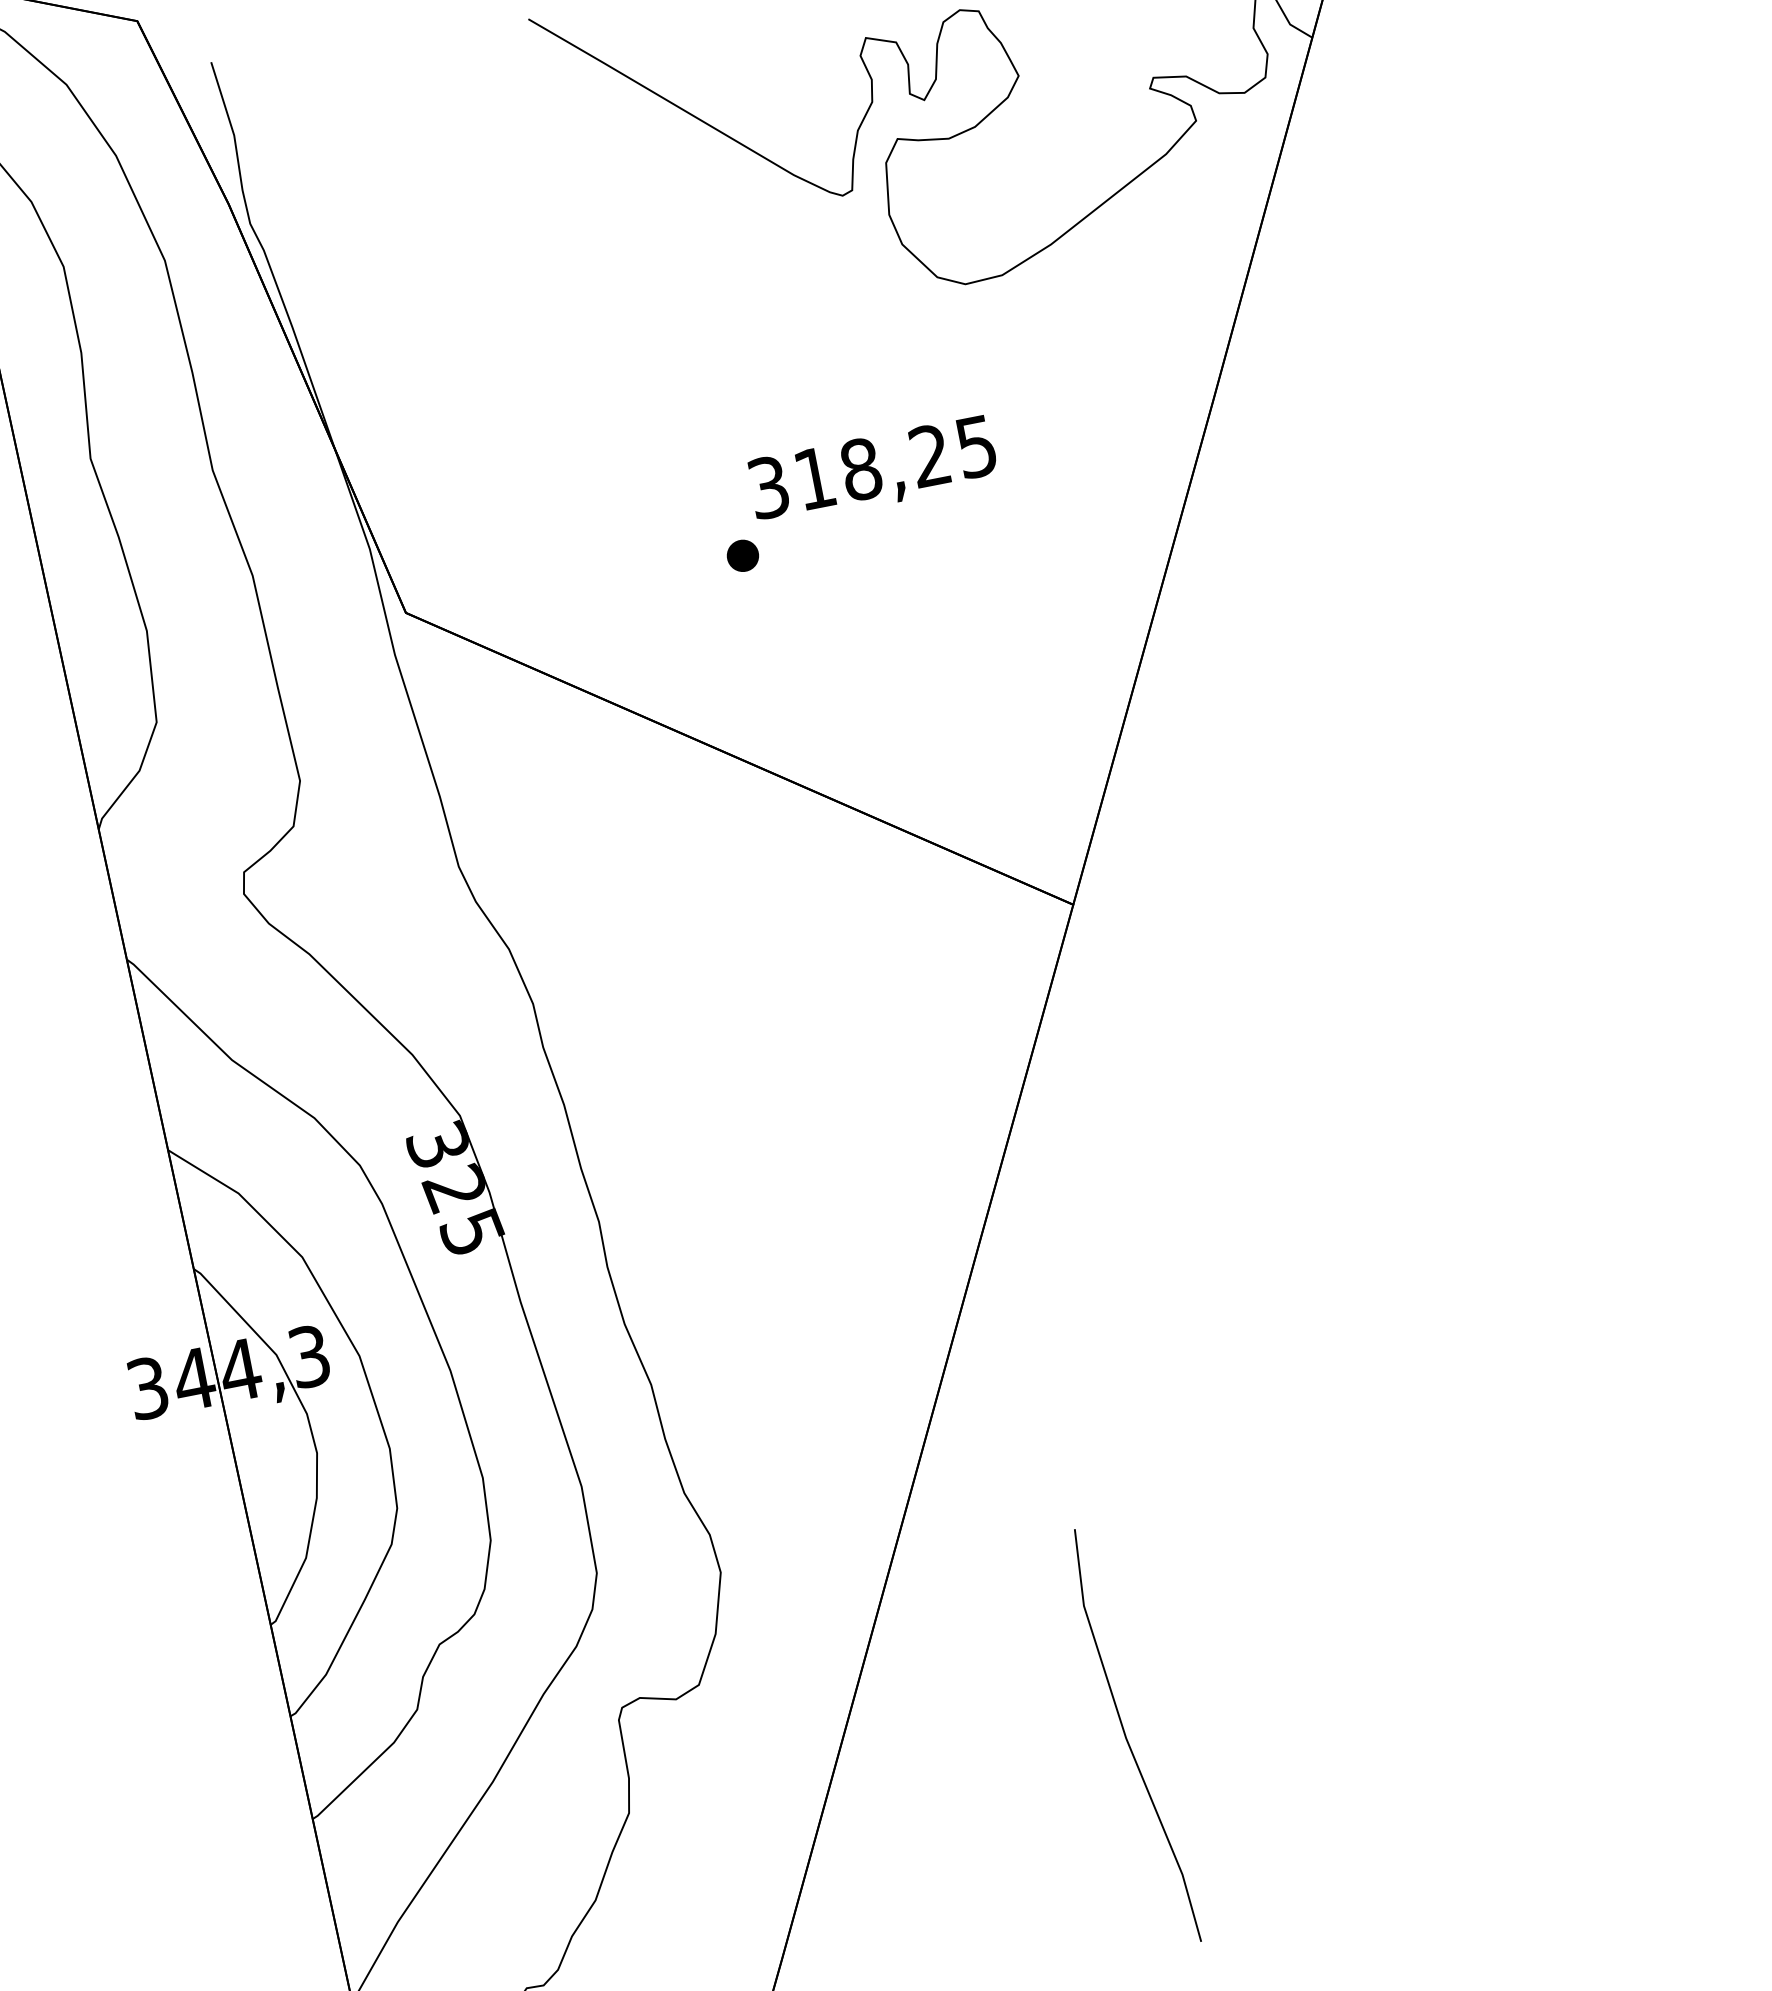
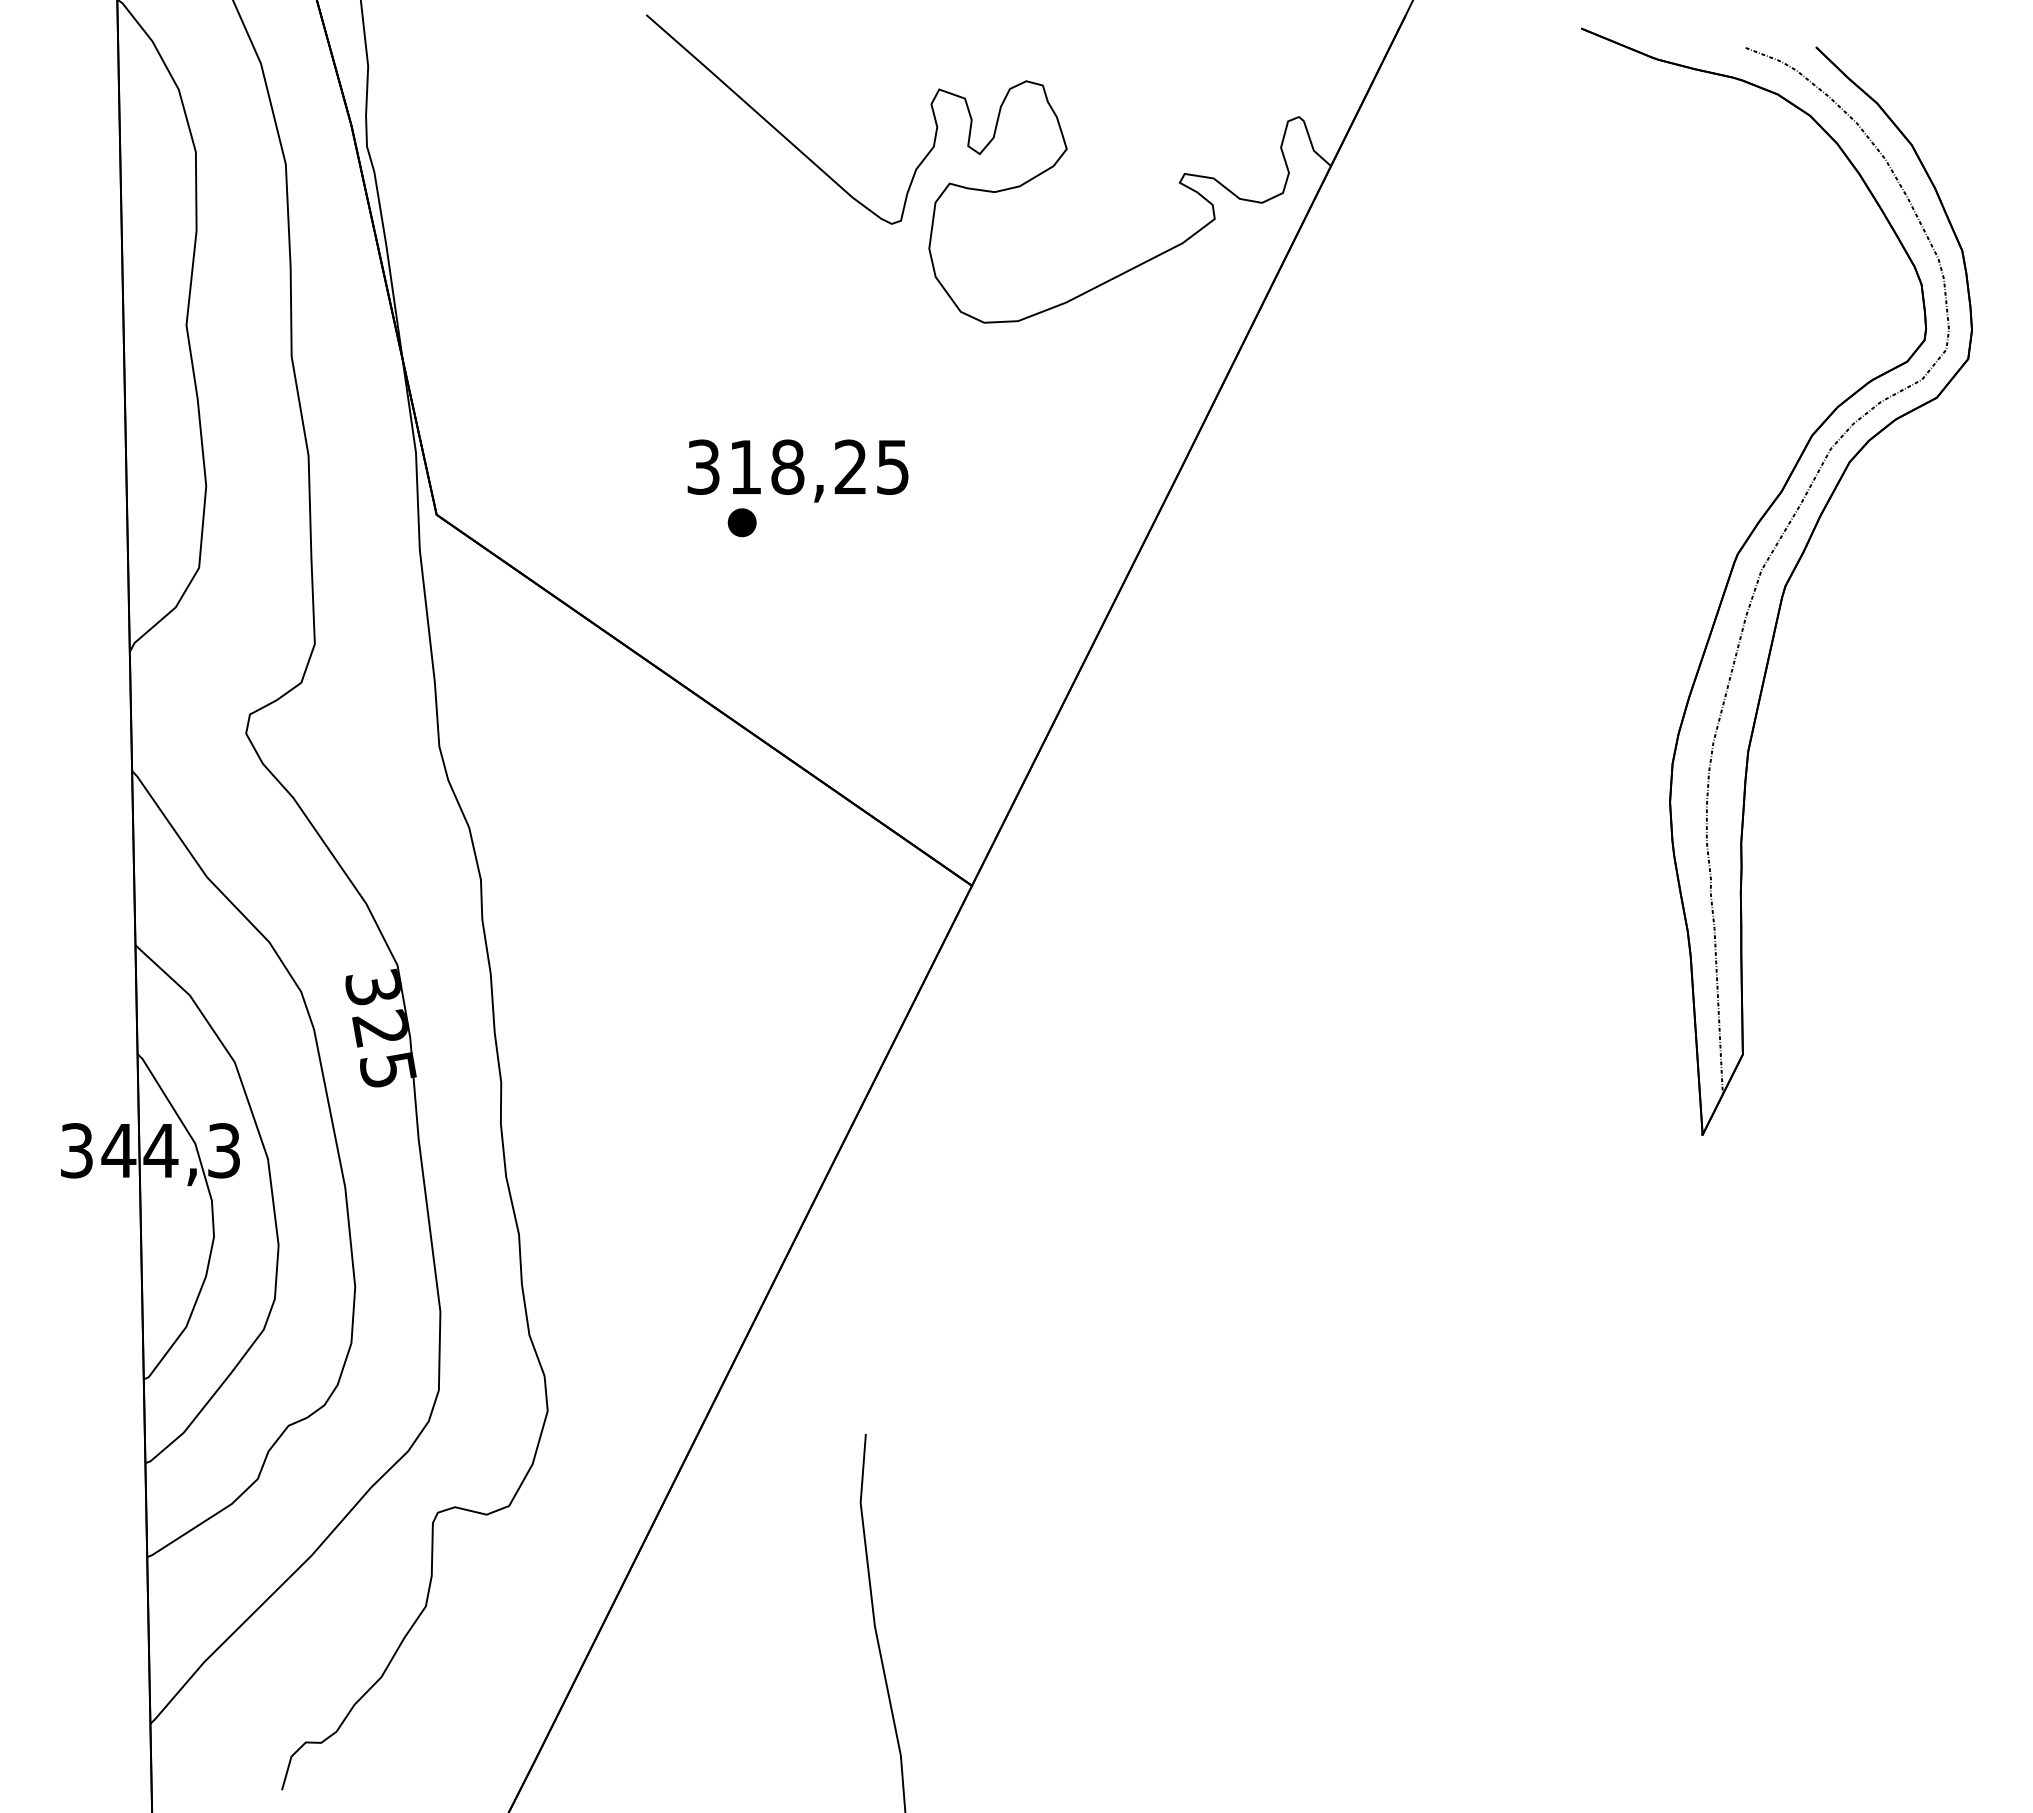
text: (872, 470) -> (797, 470), moved

